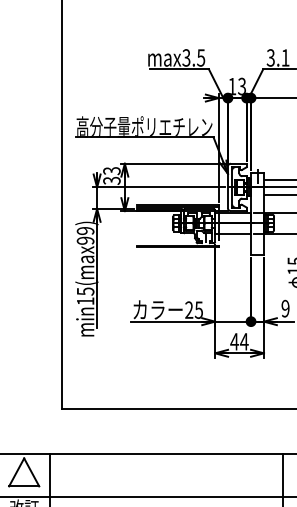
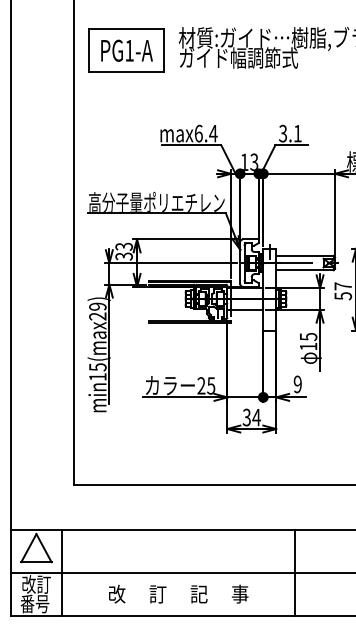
text: (193, 57) -> (205, 133), max3.5 -> max6.4
text: (85, 240) -> (97, 316), min15(max99) -> min15(max29)
text: (234, 341) -> (246, 417), 44 -> 34

